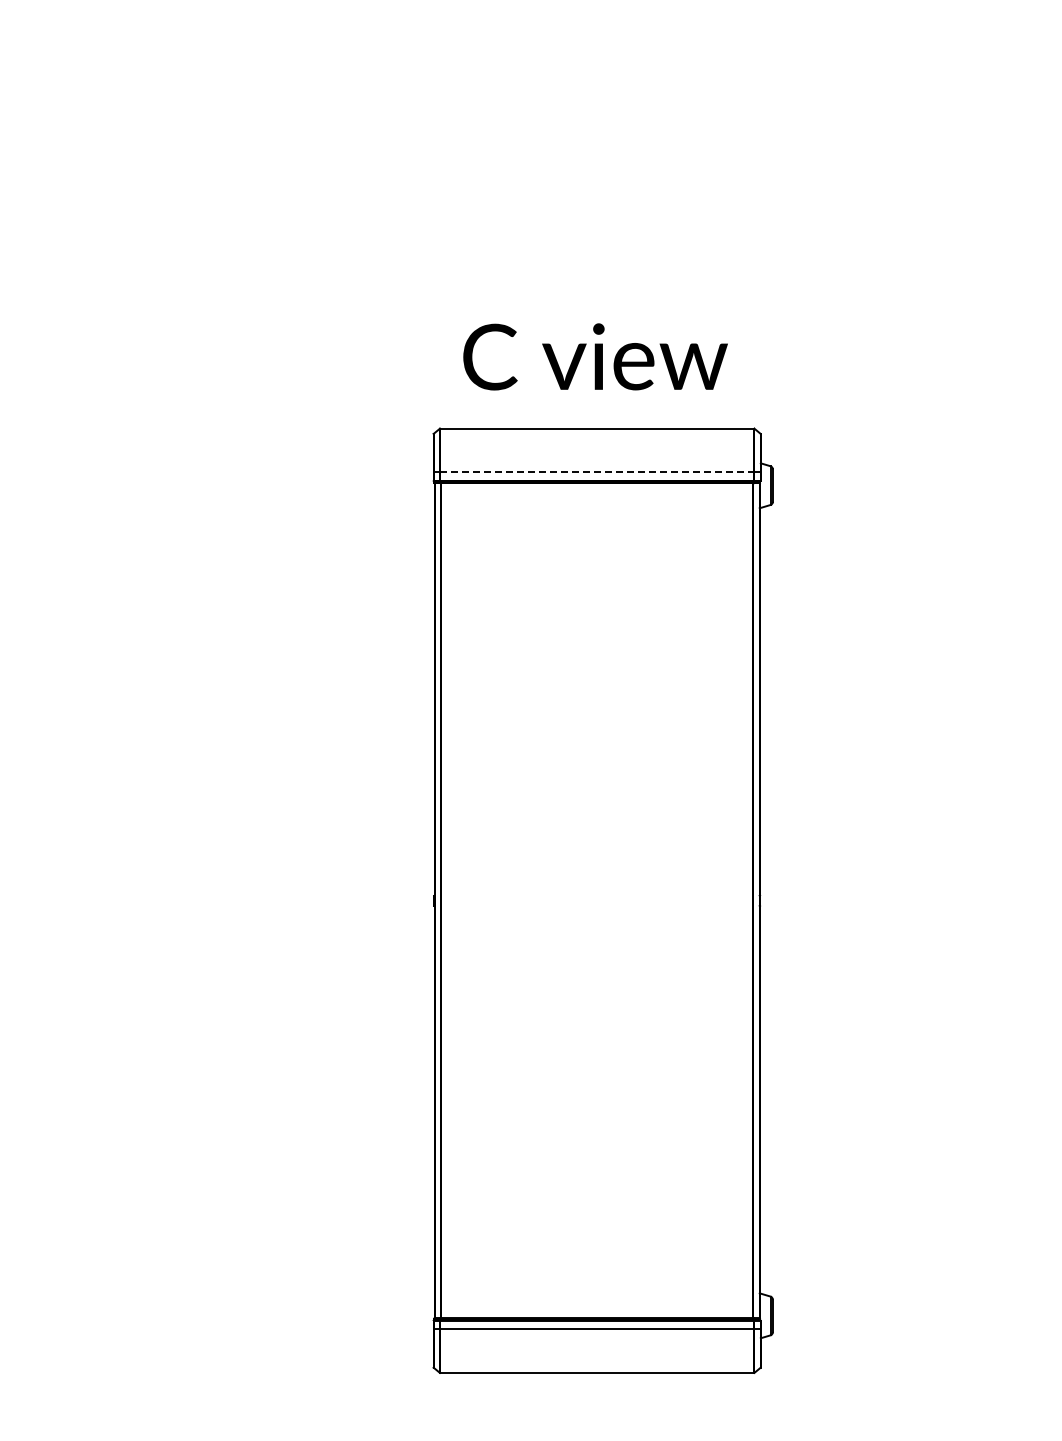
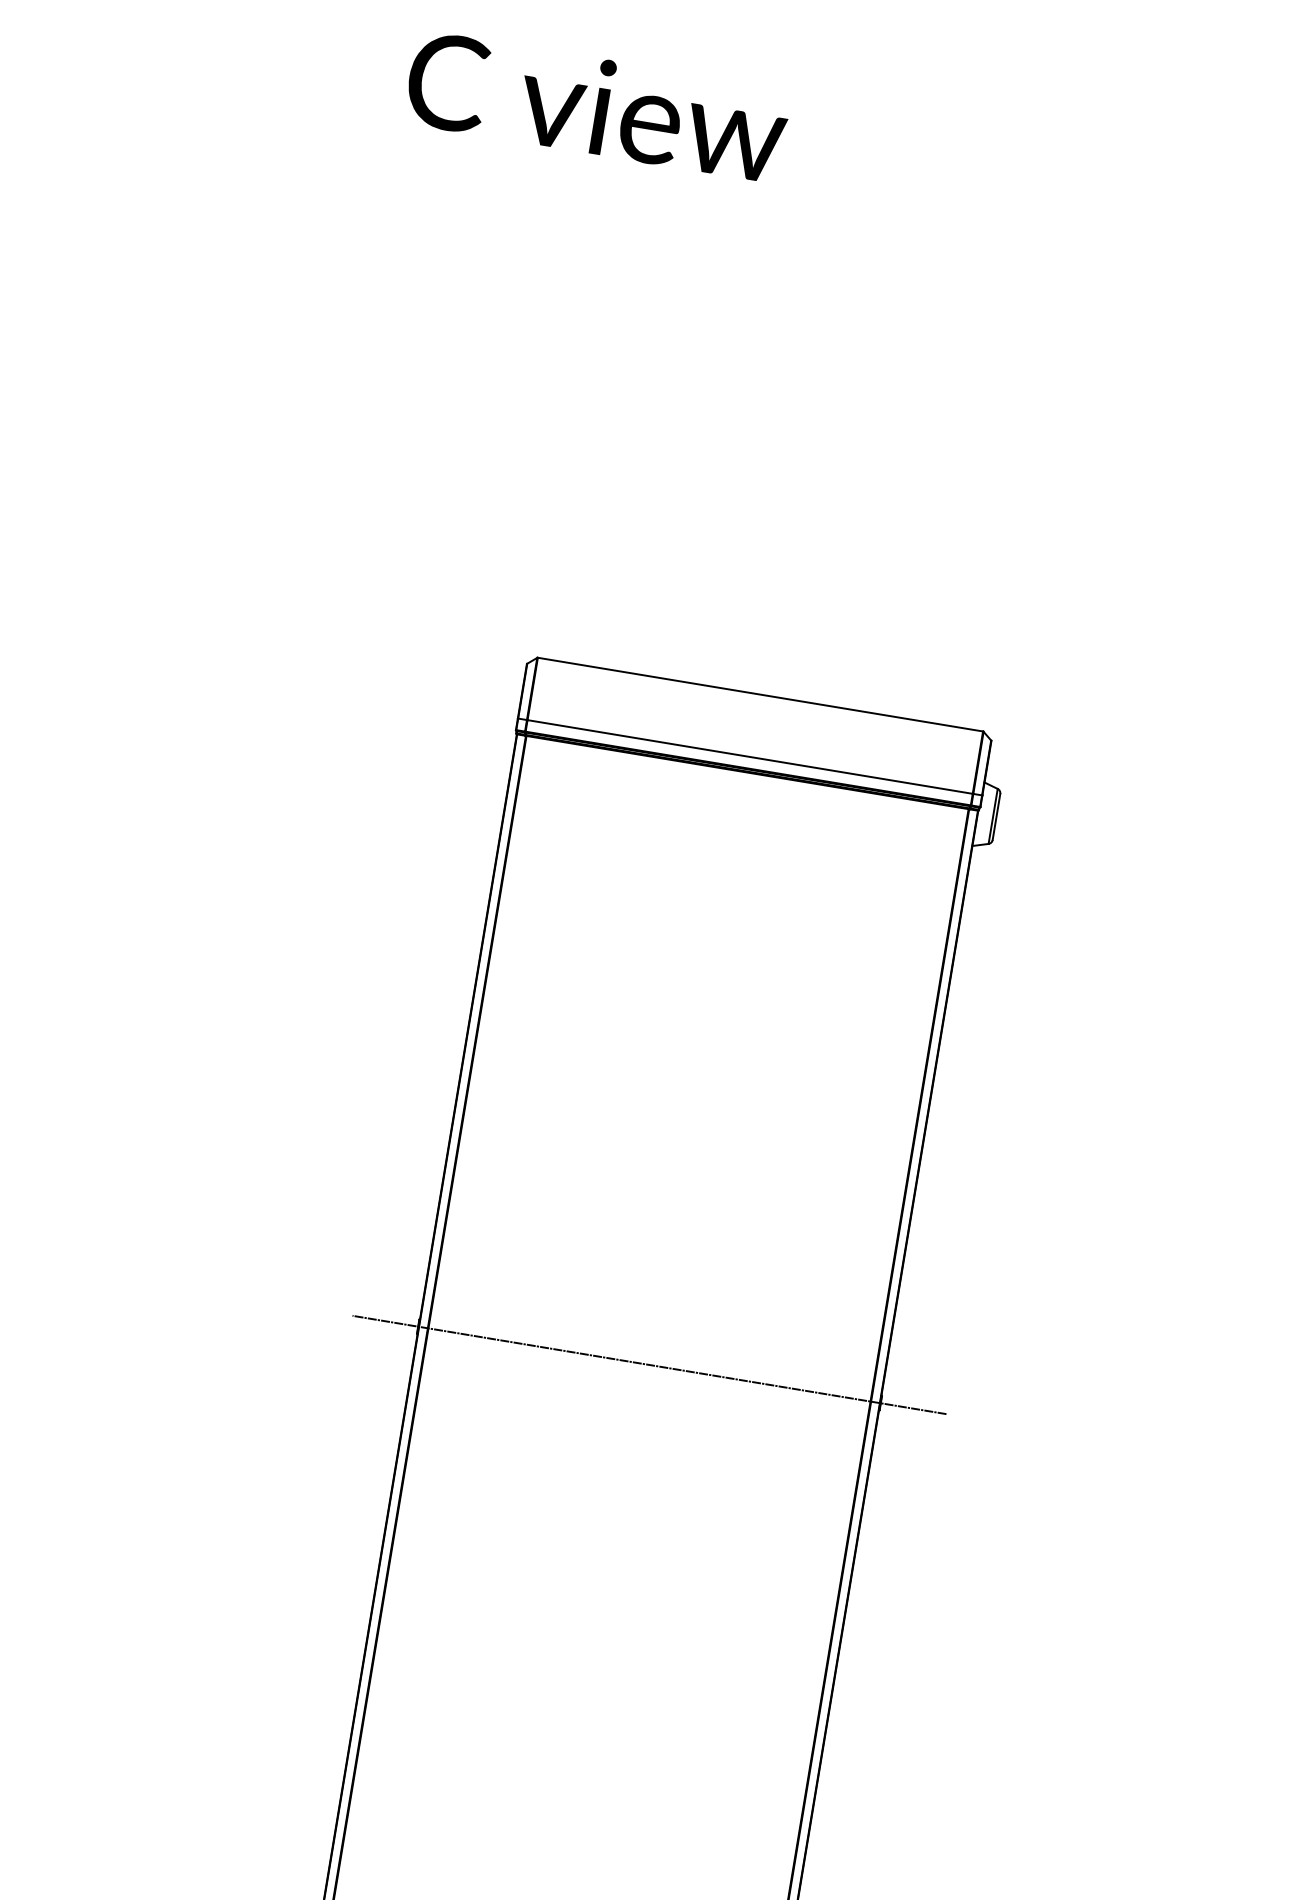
text: (595, 356) -> (597, 106), moved
line: (597, 472) -> (750, 757), dashed -> solid
line: (596, 900) -> (648, 1364), added

